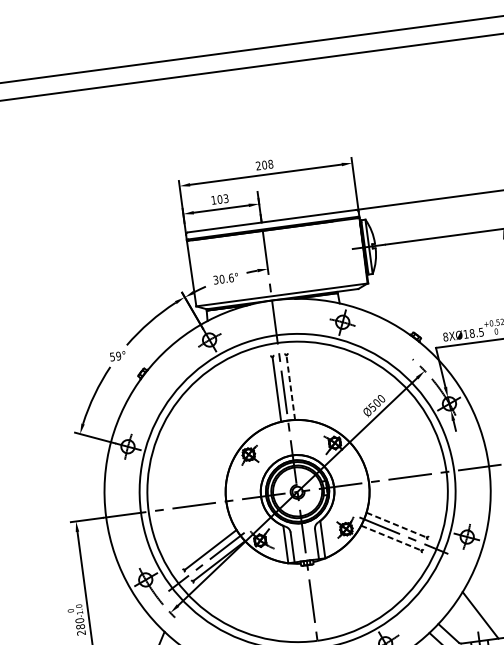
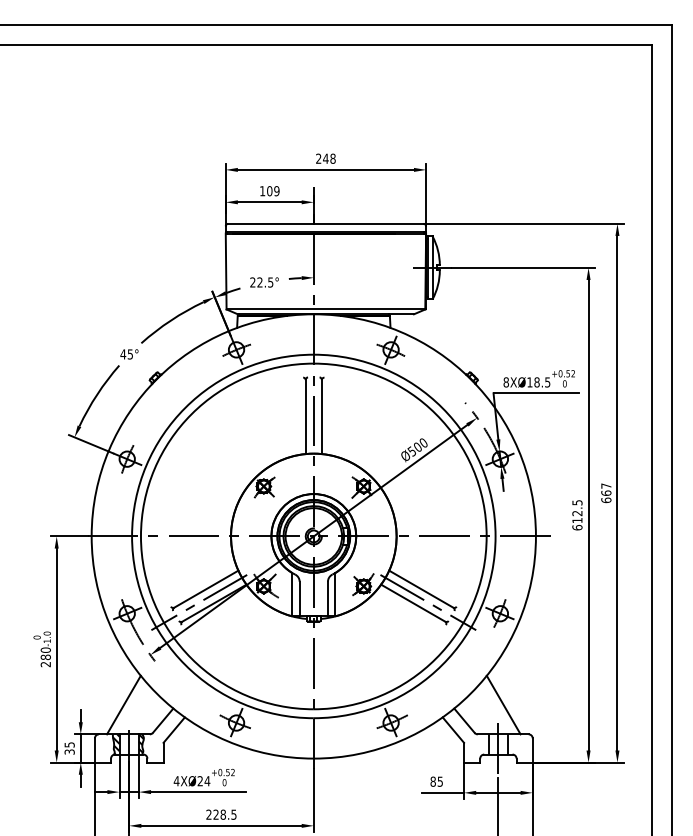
text: (264, 164) -> (325, 158), 208 -> 248
text: (225, 198) -> (276, 191), 103 -> 109
text: (223, 279) -> (261, 282), 30.6° -> 22.5°
text: (115, 356) -> (126, 354), 59° -> 45°
line: (290, 387) -> (321, 416), dashed -> solid
line: (396, 525) -> (421, 589), dashed -> solid
line: (391, 538) -> (413, 603), dashed -> solid

